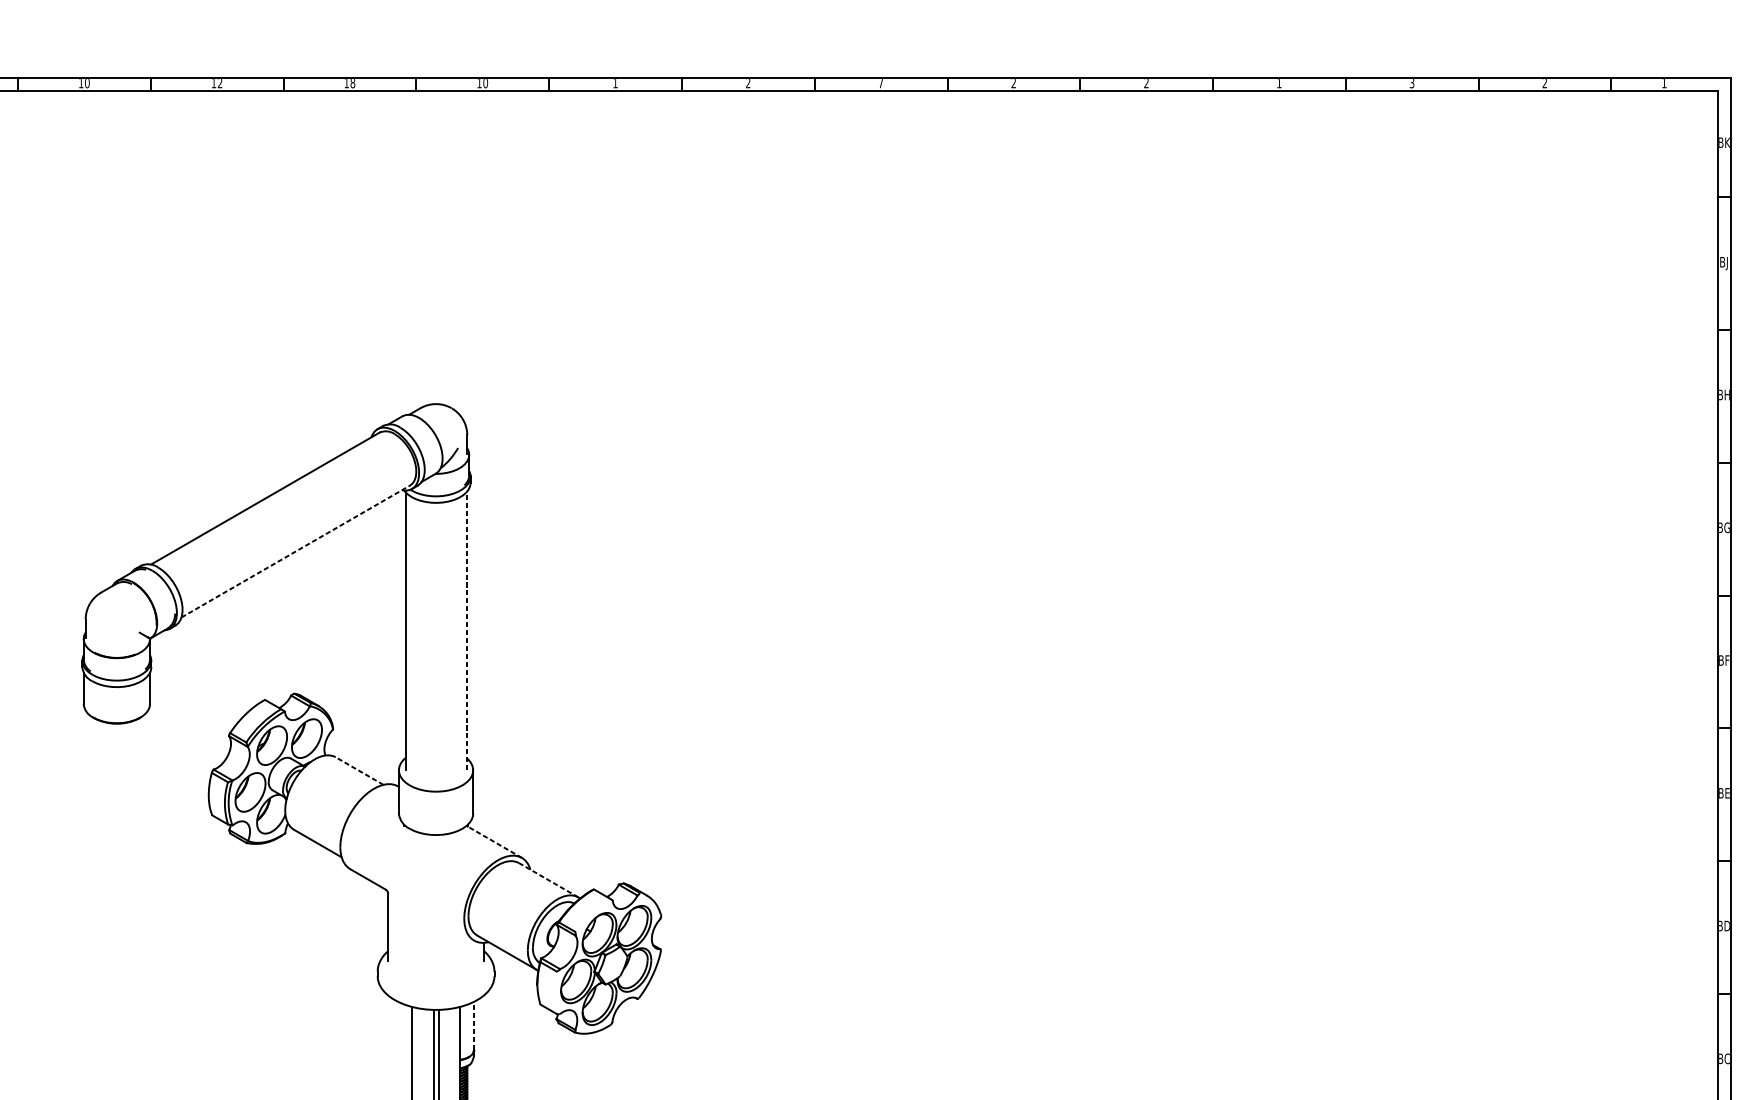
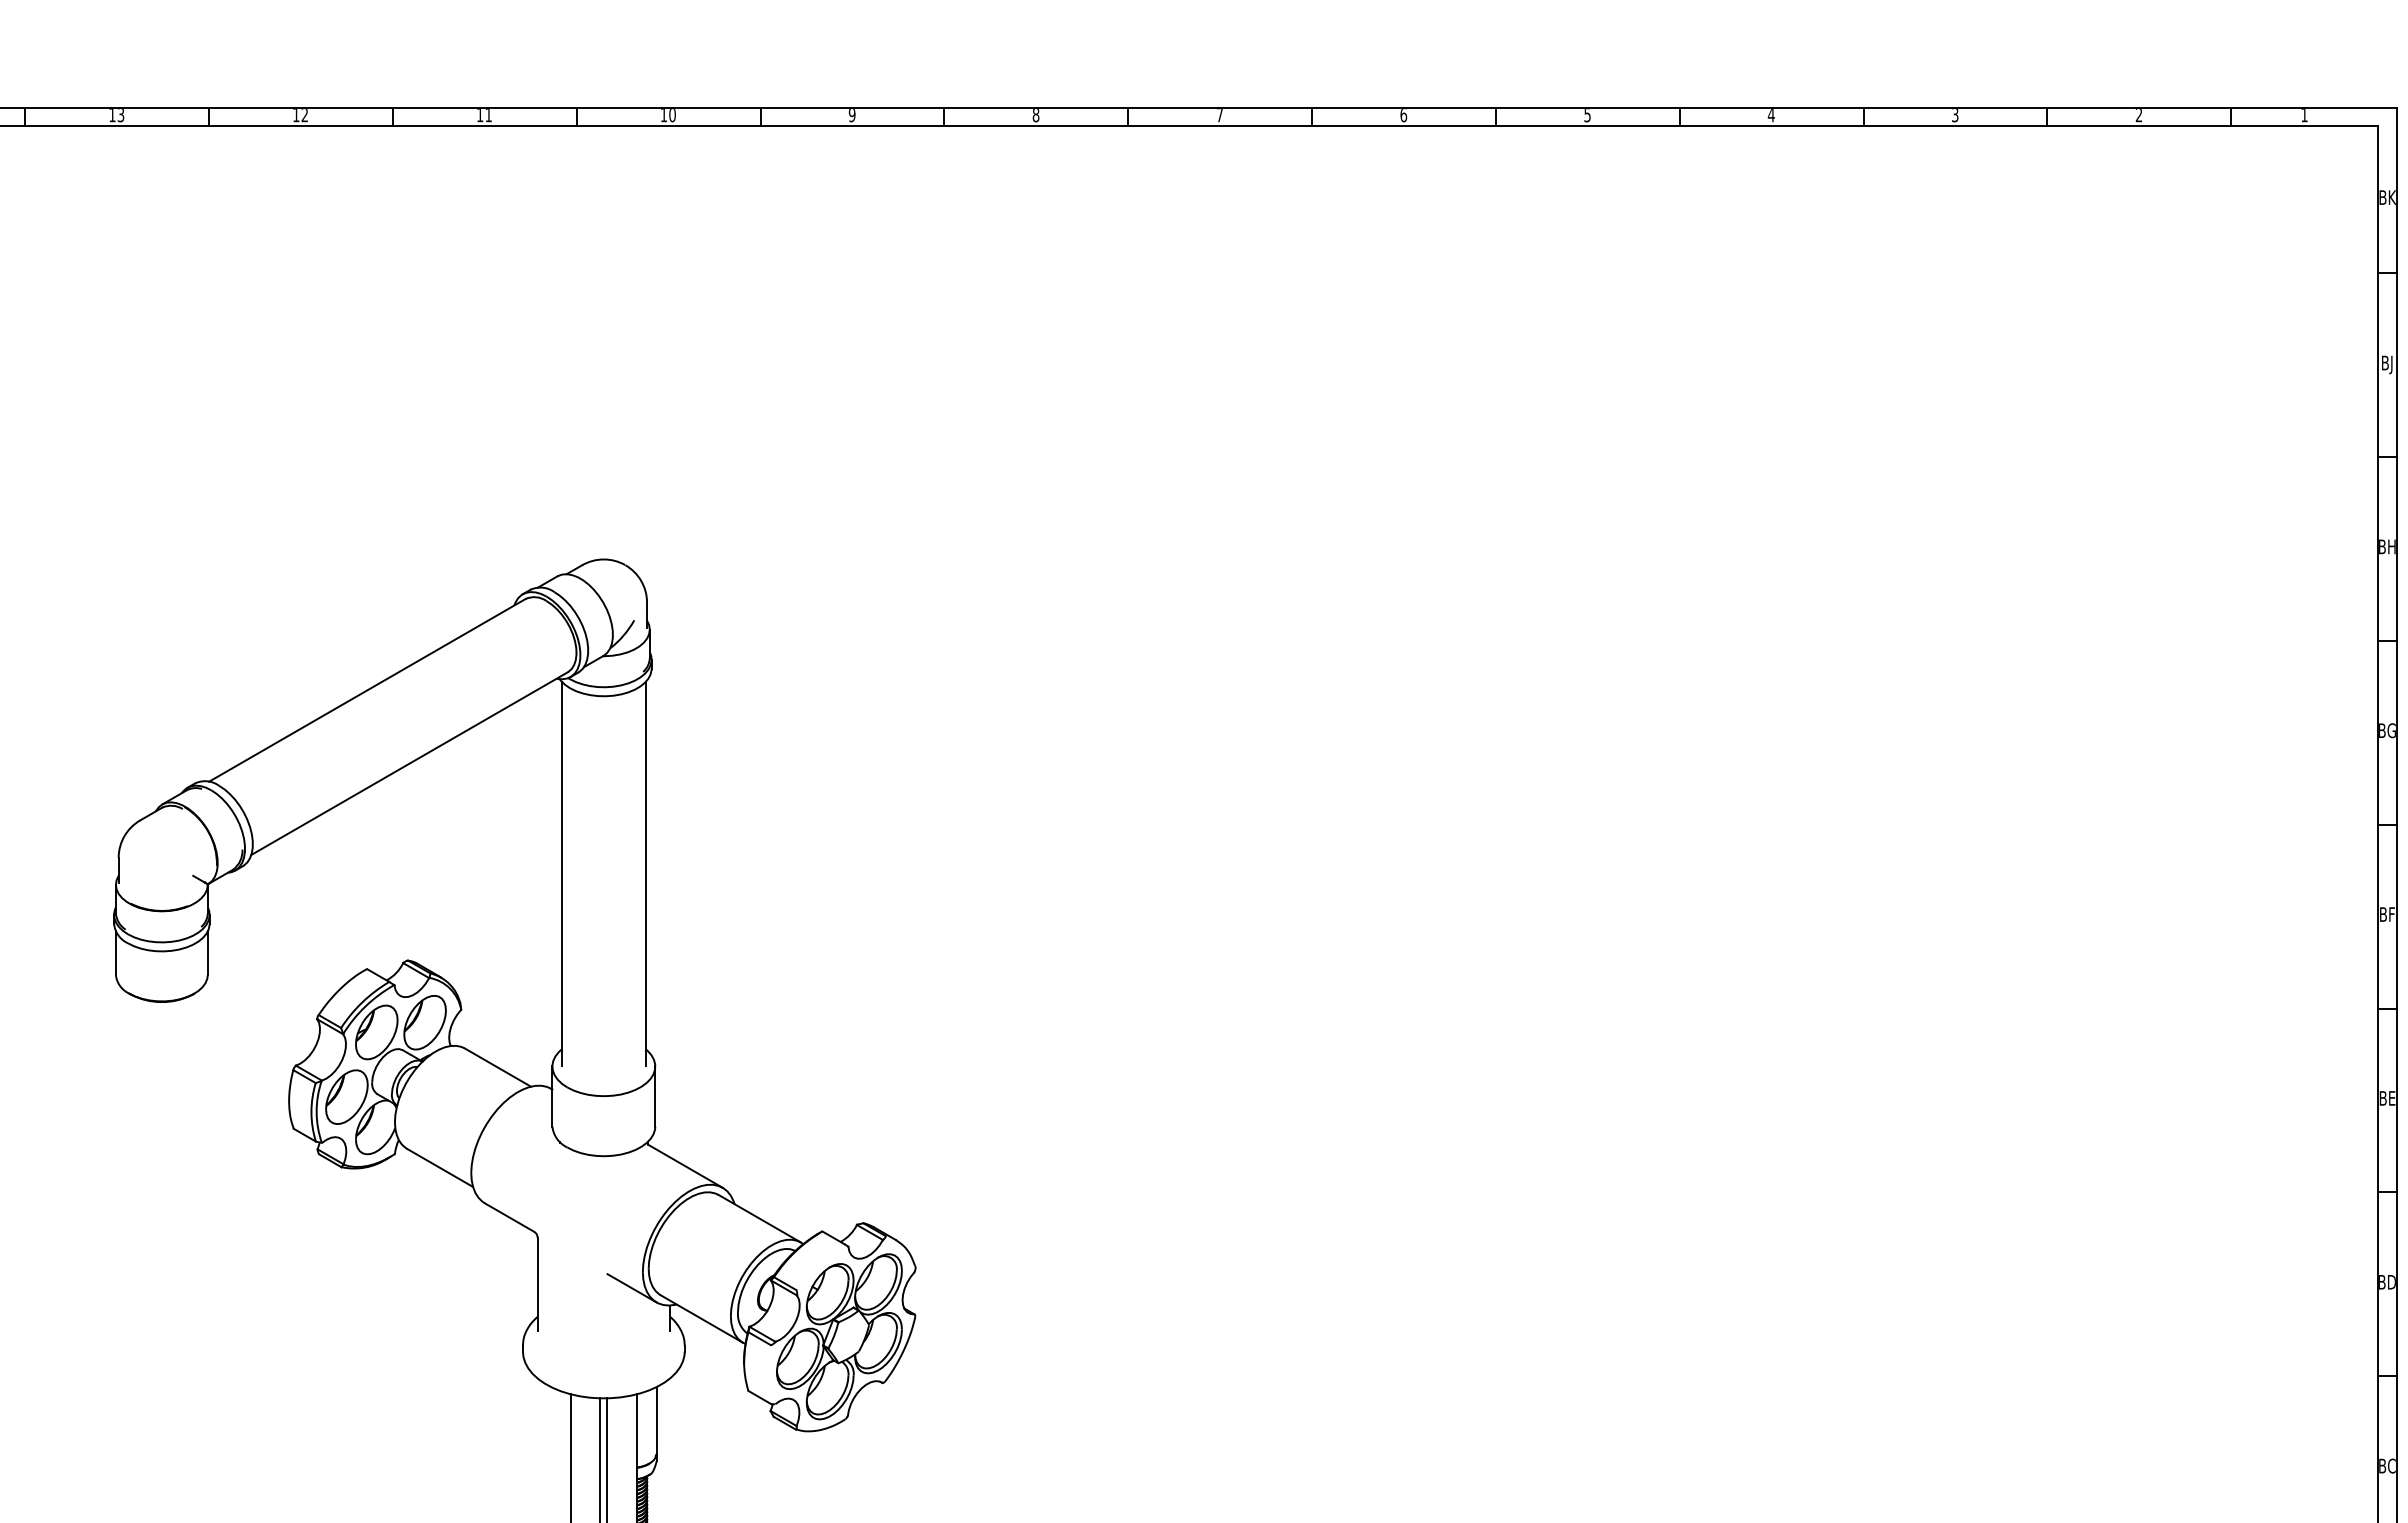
text: (86, 83) -> (120, 115), 10 -> 13
text: (352, 83) -> (488, 115), 18 -> 11
text: (614, 83) -> (851, 115), 1 -> 9
text: (747, 83) -> (1035, 115), 2 -> 8
text: (1013, 83) -> (1403, 115), 2 -> 6
text: (1146, 83) -> (1587, 115), 2 -> 5
text: (1278, 83) -> (1770, 115), 1 -> 4
line: (295, 551) -> (409, 763), dashed -> solid
line: (466, 630) -> (646, 873), dashed -> solid
line: (359, 770) -> (497, 1067), dashed -> solid
line: (495, 842) -> (685, 1166), dashed -> solid
line: (548, 880) -> (759, 1218), dashed -> solid
line: (456, 930) -> (631, 1288), added
line: (474, 1025) -> (656, 1419), dashed -> solid

